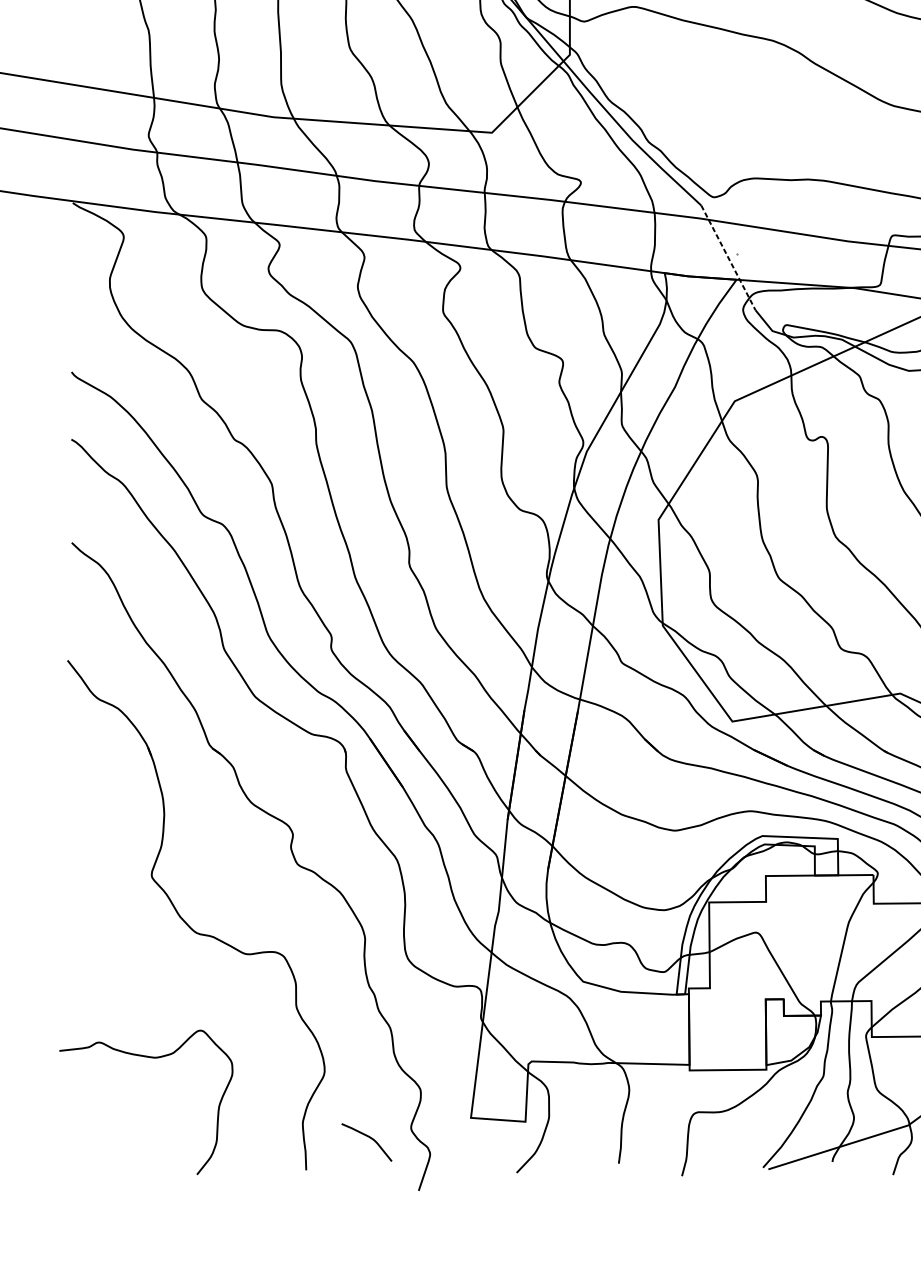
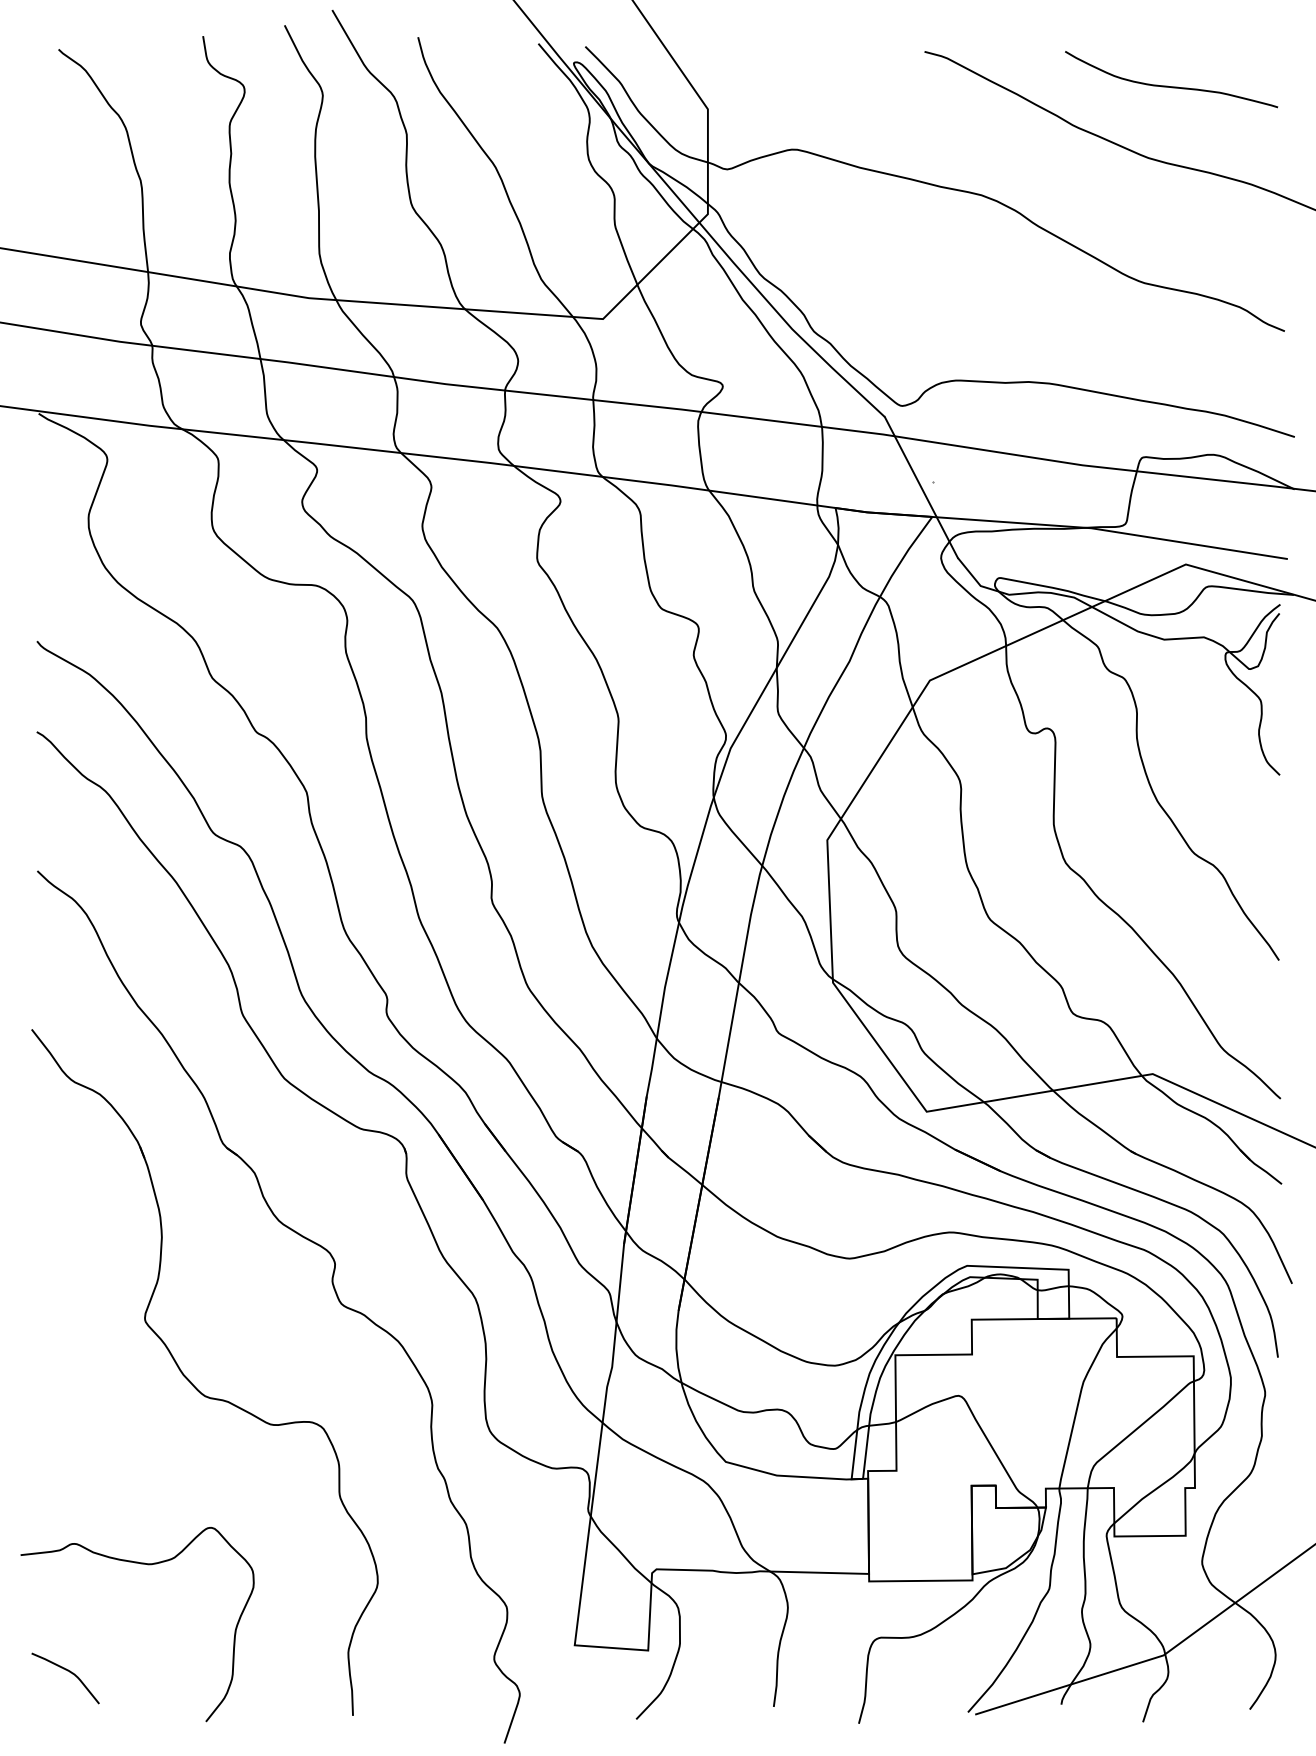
line: (728, 257) -> (921, 487), dashed -> solid
curve: (370, 1138) -> (70, 1673), moved

